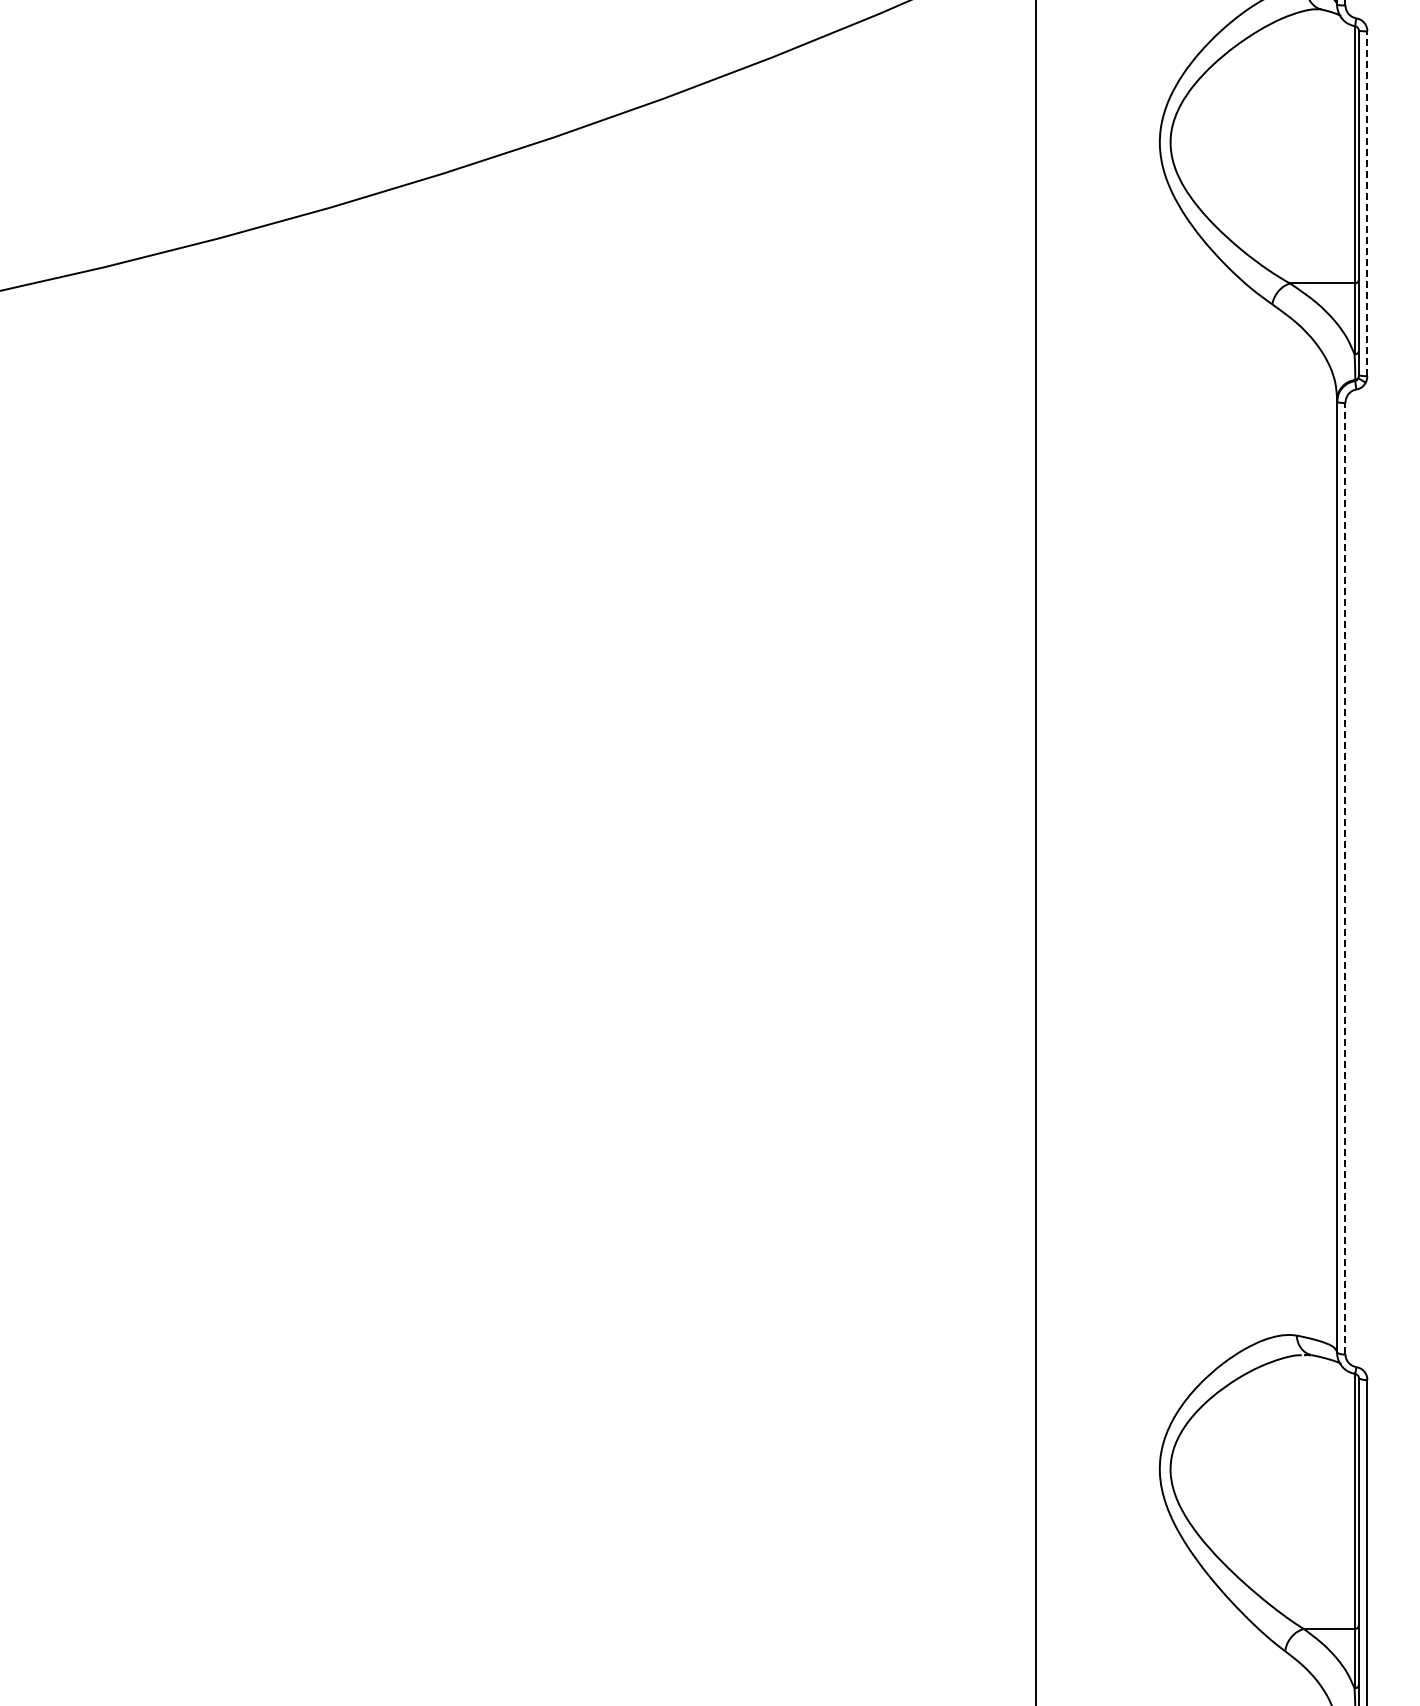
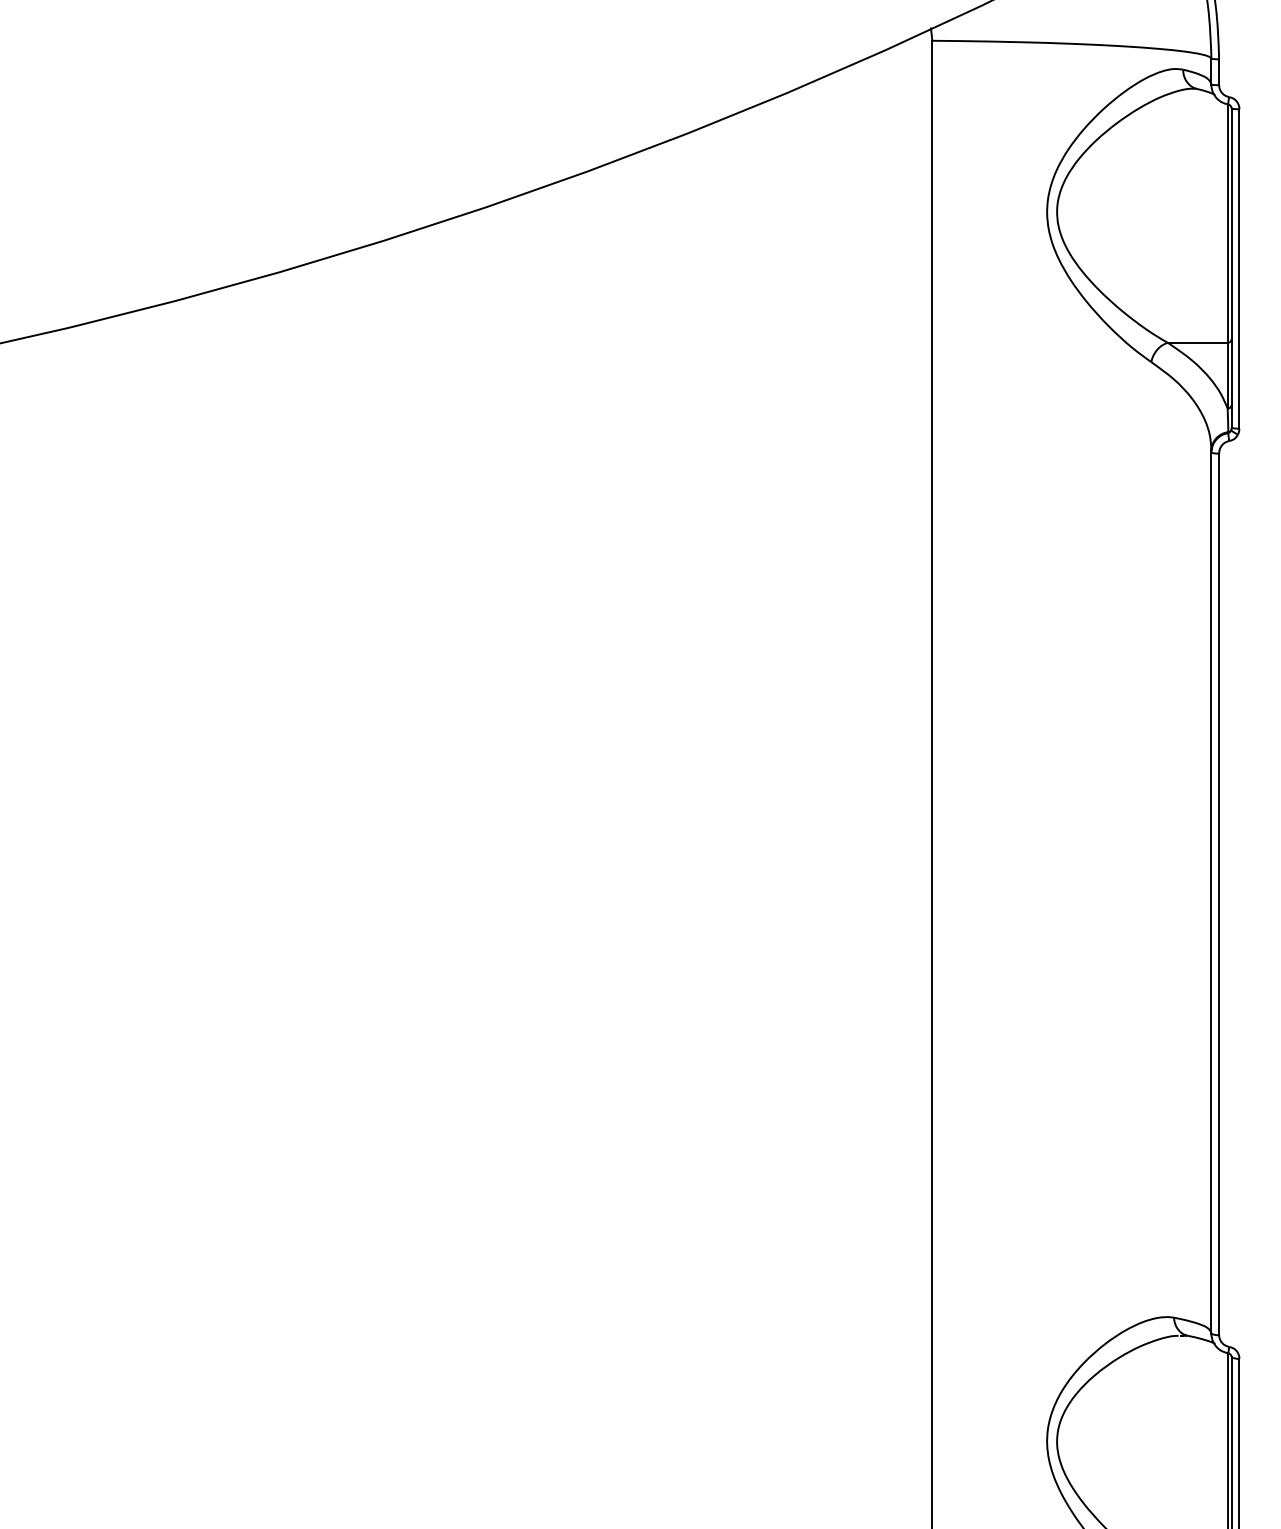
line: (1367, 203) -> (1239, 268), dashed -> solid
line: (1345, 878) -> (1219, 894), dashed -> solid

